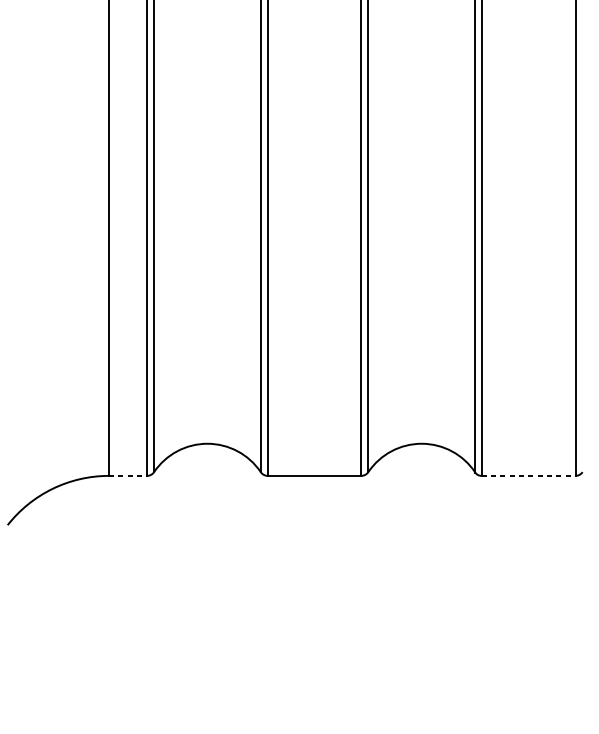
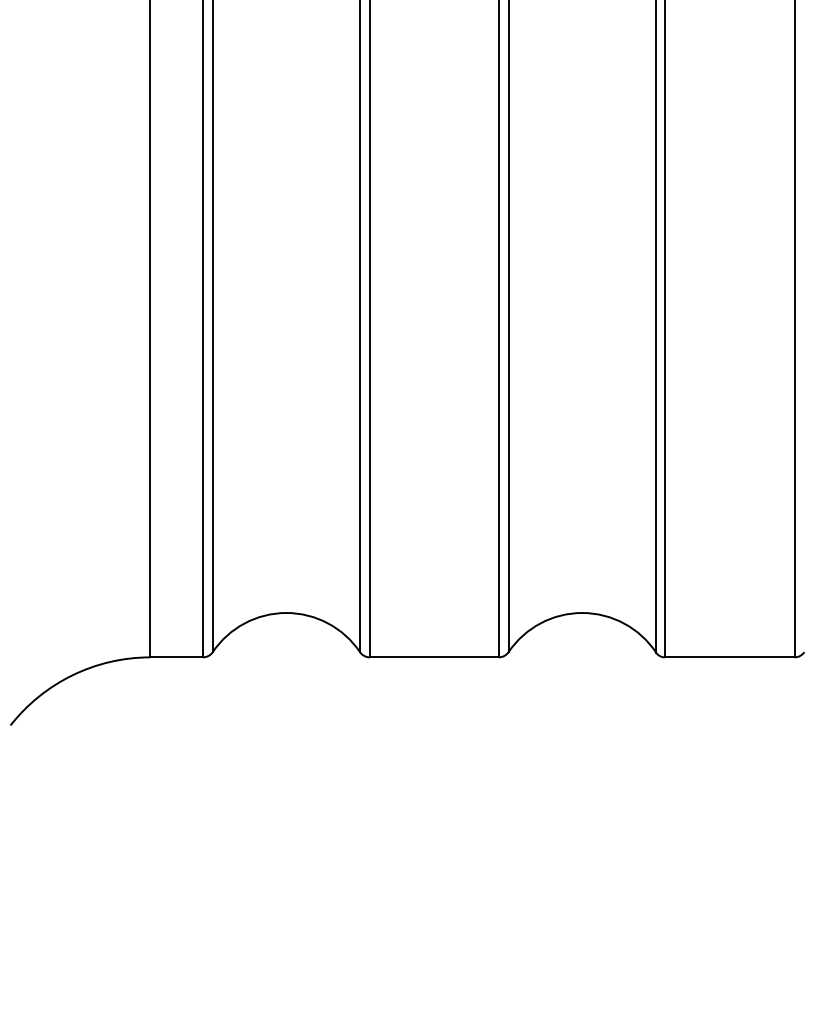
line: (128, 475) -> (177, 657), dashed -> solid
line: (528, 475) -> (729, 657), dashed -> solid

